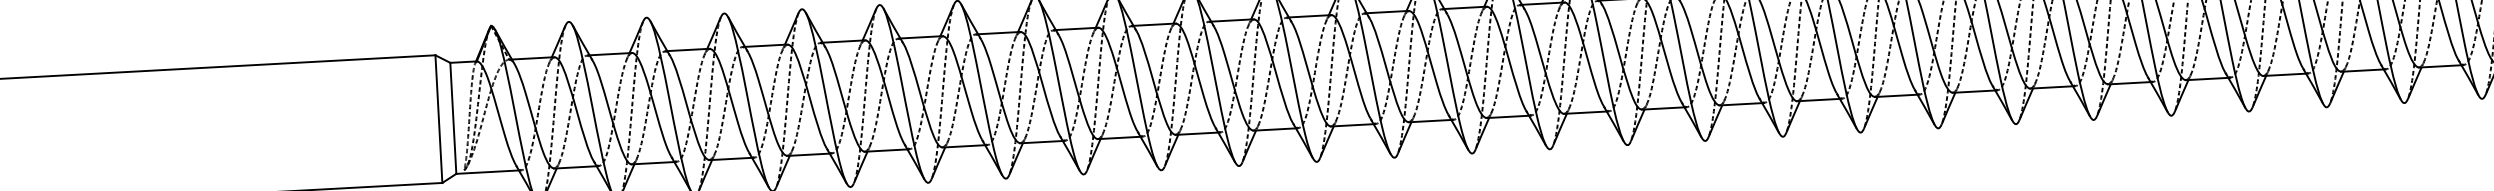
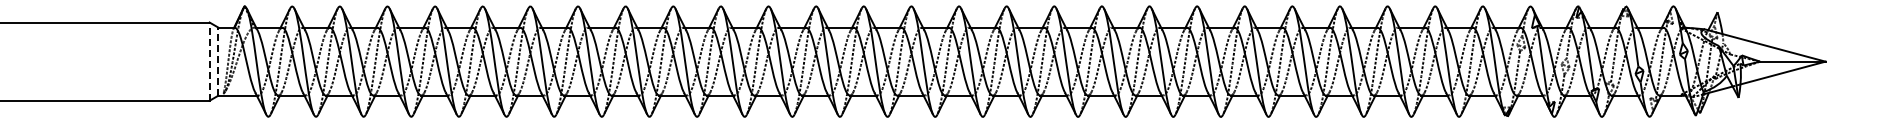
line: (438, 118) -> (209, 61), solid -> dashed
line: (453, 118) -> (218, 61), solid -> dashed

